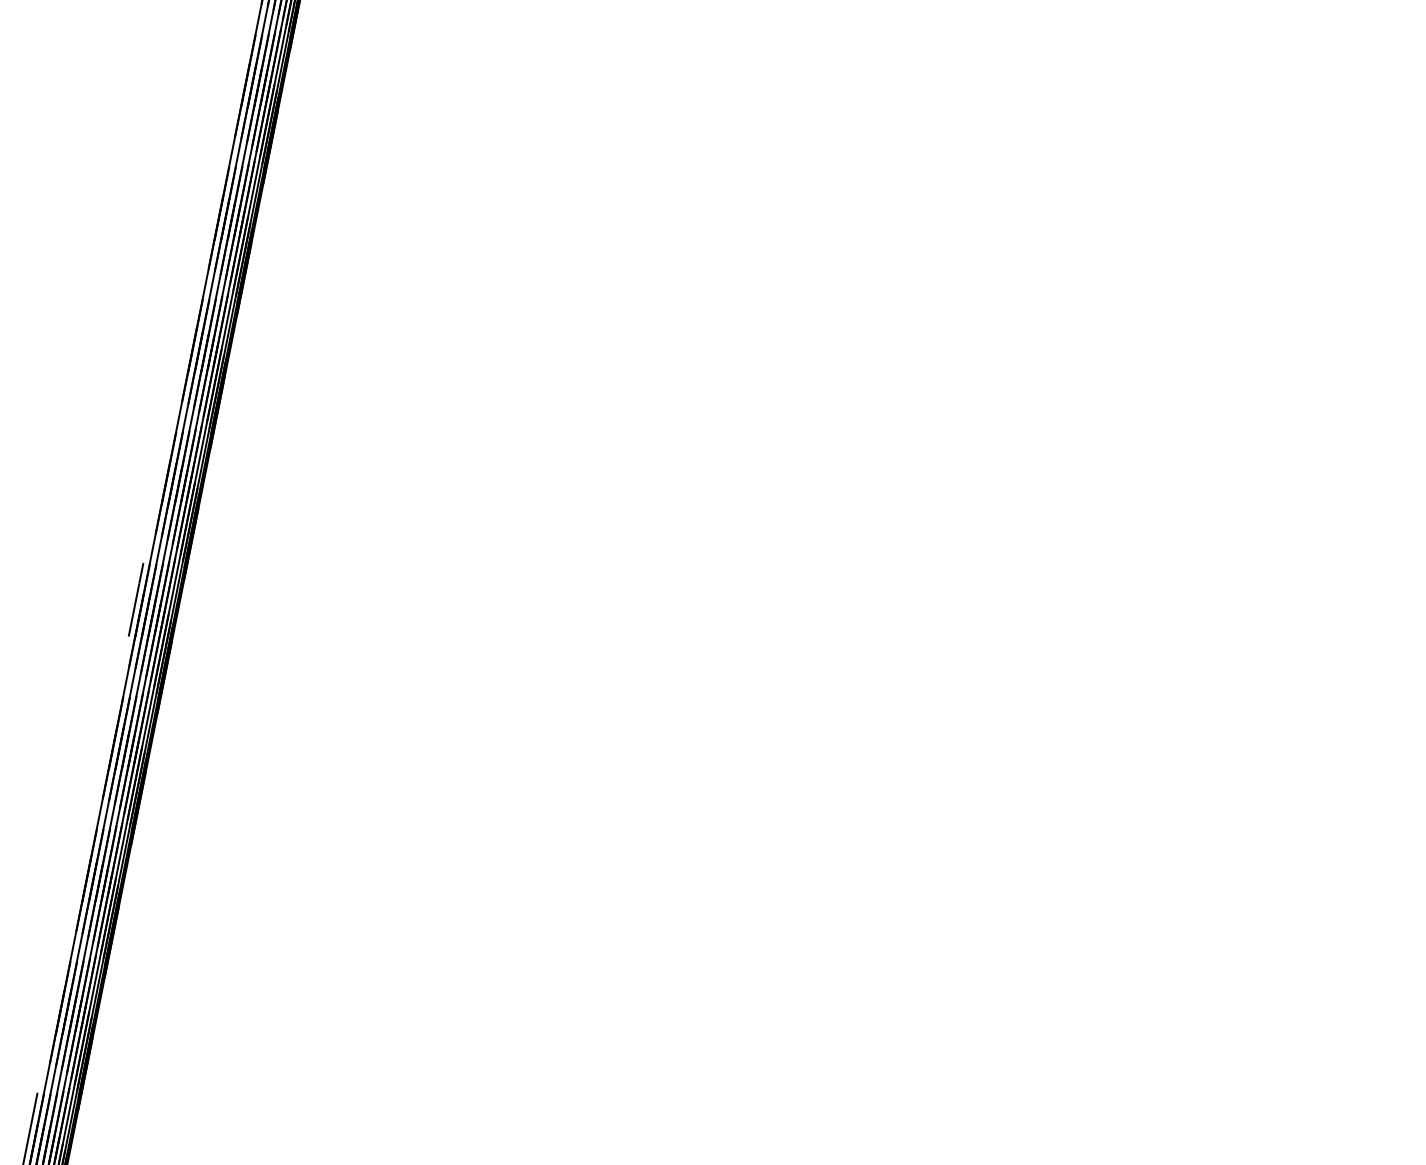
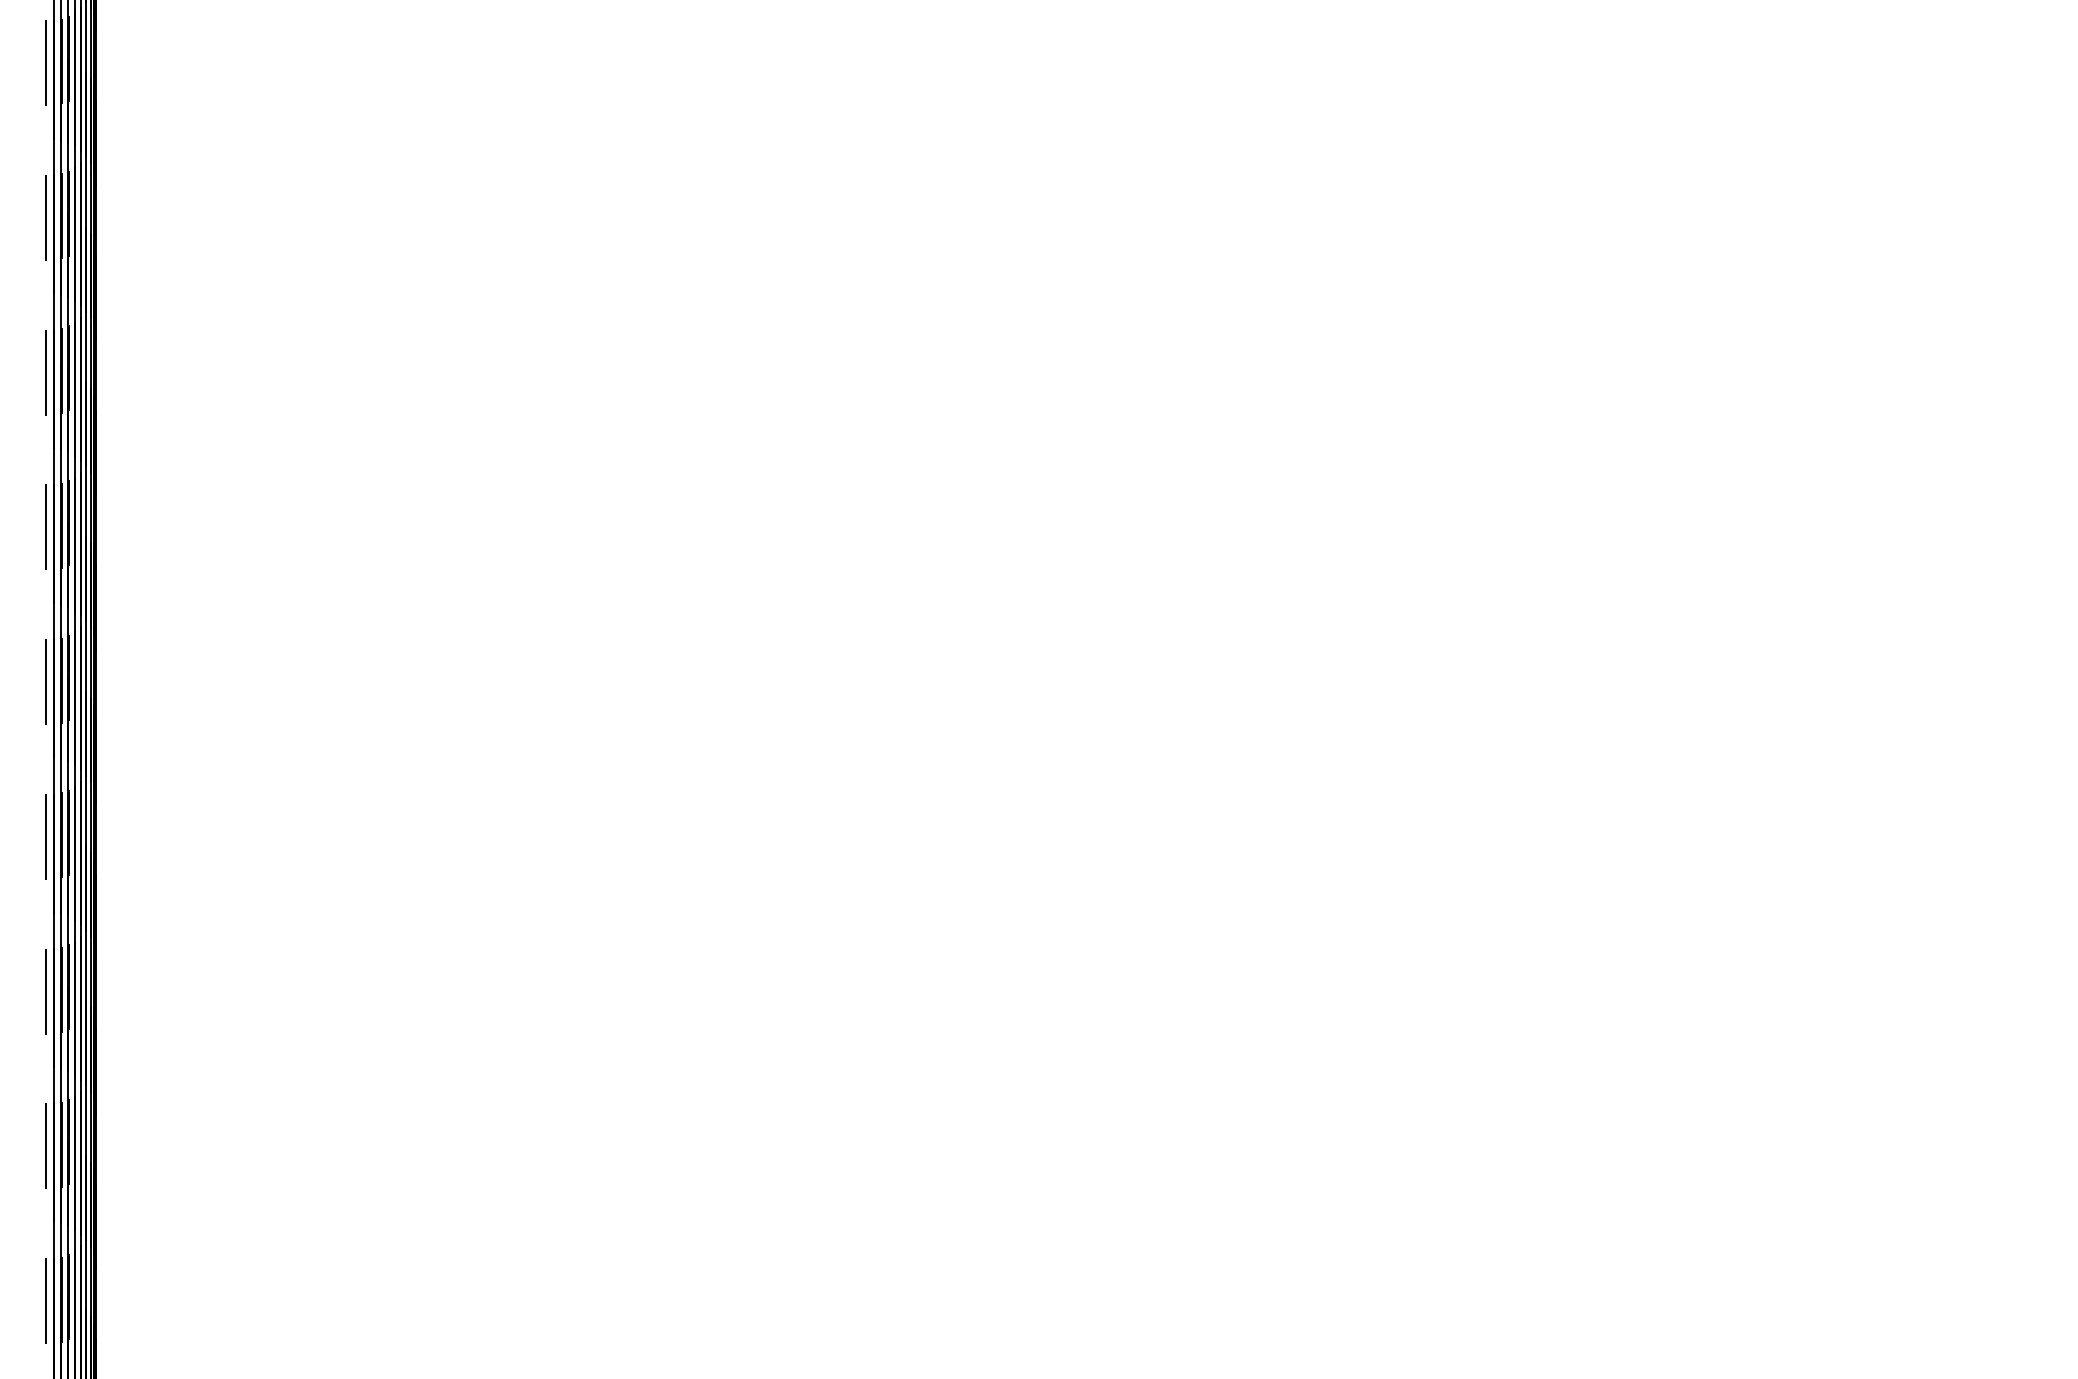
line: (241, 69) -> (46, 217), added
line: (215, 202) -> (46, 372), added
line: (188, 335) -> (46, 527), added
line: (162, 467) -> (46, 682), added
line: (109, 732) -> (46, 991), added
line: (83, 864) -> (46, 1146), added
line: (56, 997) -> (46, 1301), added

